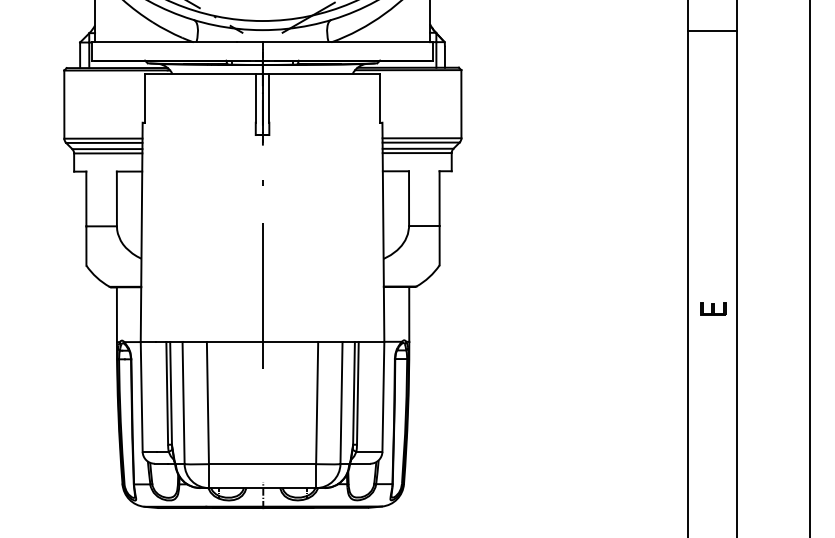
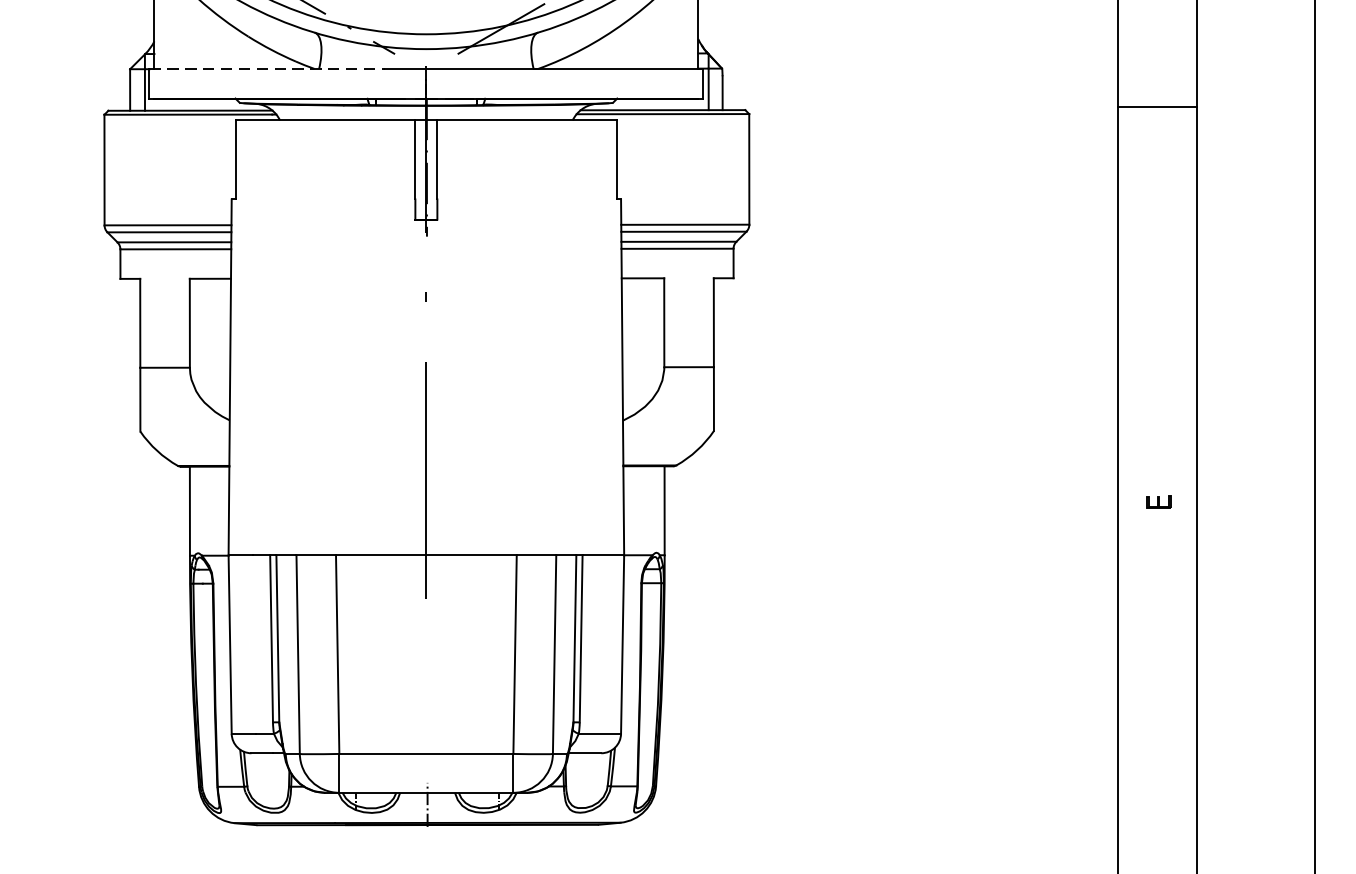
line: (712, 30) -> (1157, 106), moved
line: (164, 42) -> (267, 69), solid -> dashed
part: (713, 308) -> (1158, 501), size x0.6

